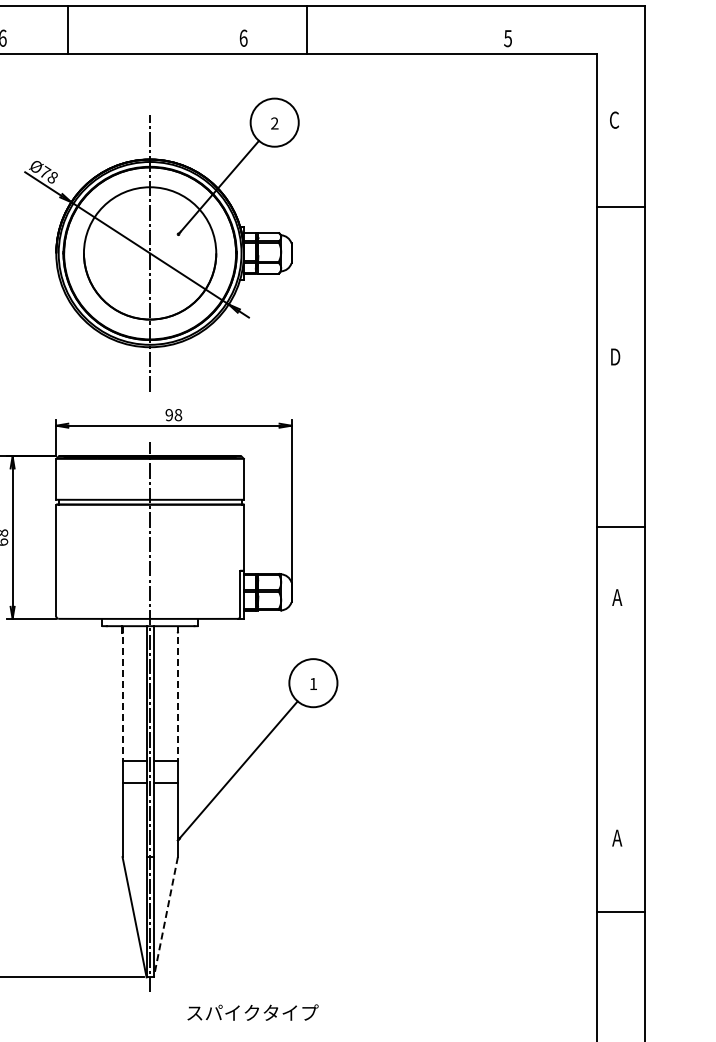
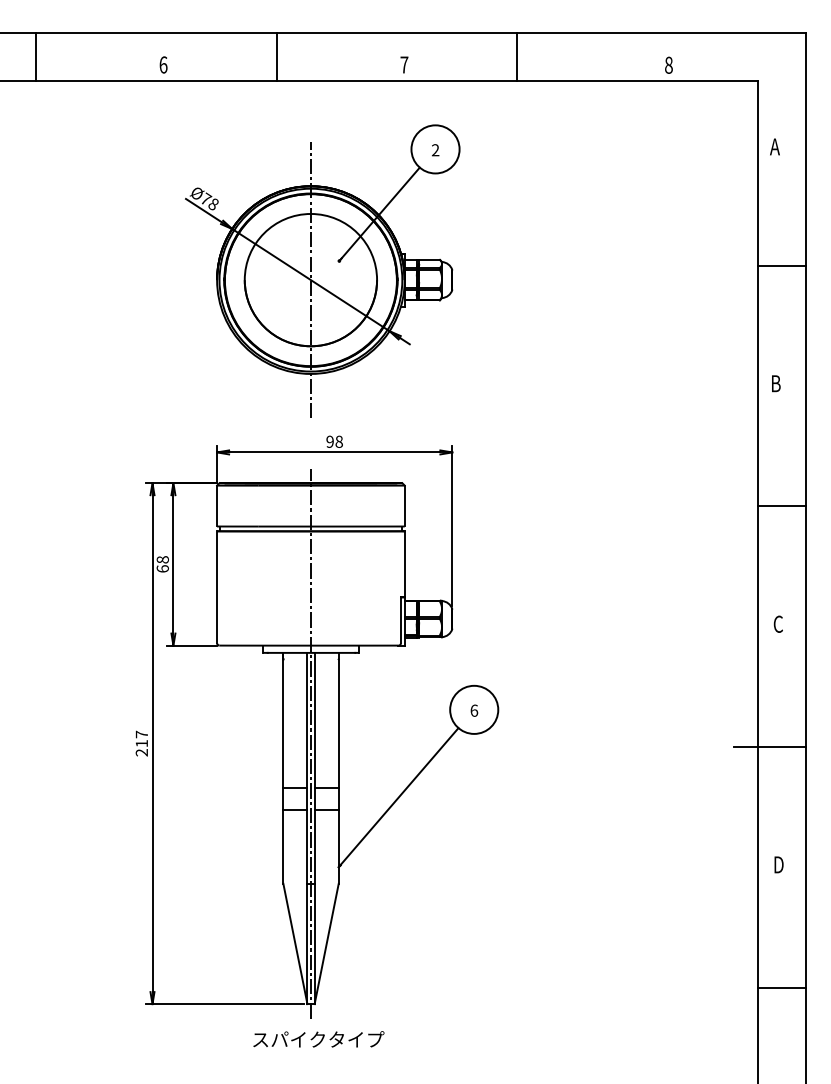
line: (67, 29) -> (276, 56), moved
line: (307, 29) -> (517, 56), moved
text: (243, 37) -> (404, 64), 6 -> 7
text: (507, 37) -> (668, 64), 5 -> 8
text: (613, 119) -> (774, 146), C -> A
line: (620, 206) -> (781, 265), moved
text: (615, 356) -> (776, 383), D -> B
line: (620, 526) -> (781, 506), moved
text: (617, 596) -> (778, 623), A -> C
text: (313, 683) -> (474, 710), 1 -> 6
line: (122, 693) -> (283, 720), dashed -> solid
line: (177, 693) -> (338, 720), dashed -> solid
line: (608, 720) -> (769, 747), added
text: (617, 837) -> (778, 864), A -> D
line: (620, 911) -> (781, 987), moved
line: (165, 917) -> (326, 944), dashed -> solid
text: (252, 1012) -> (318, 1039), moved

